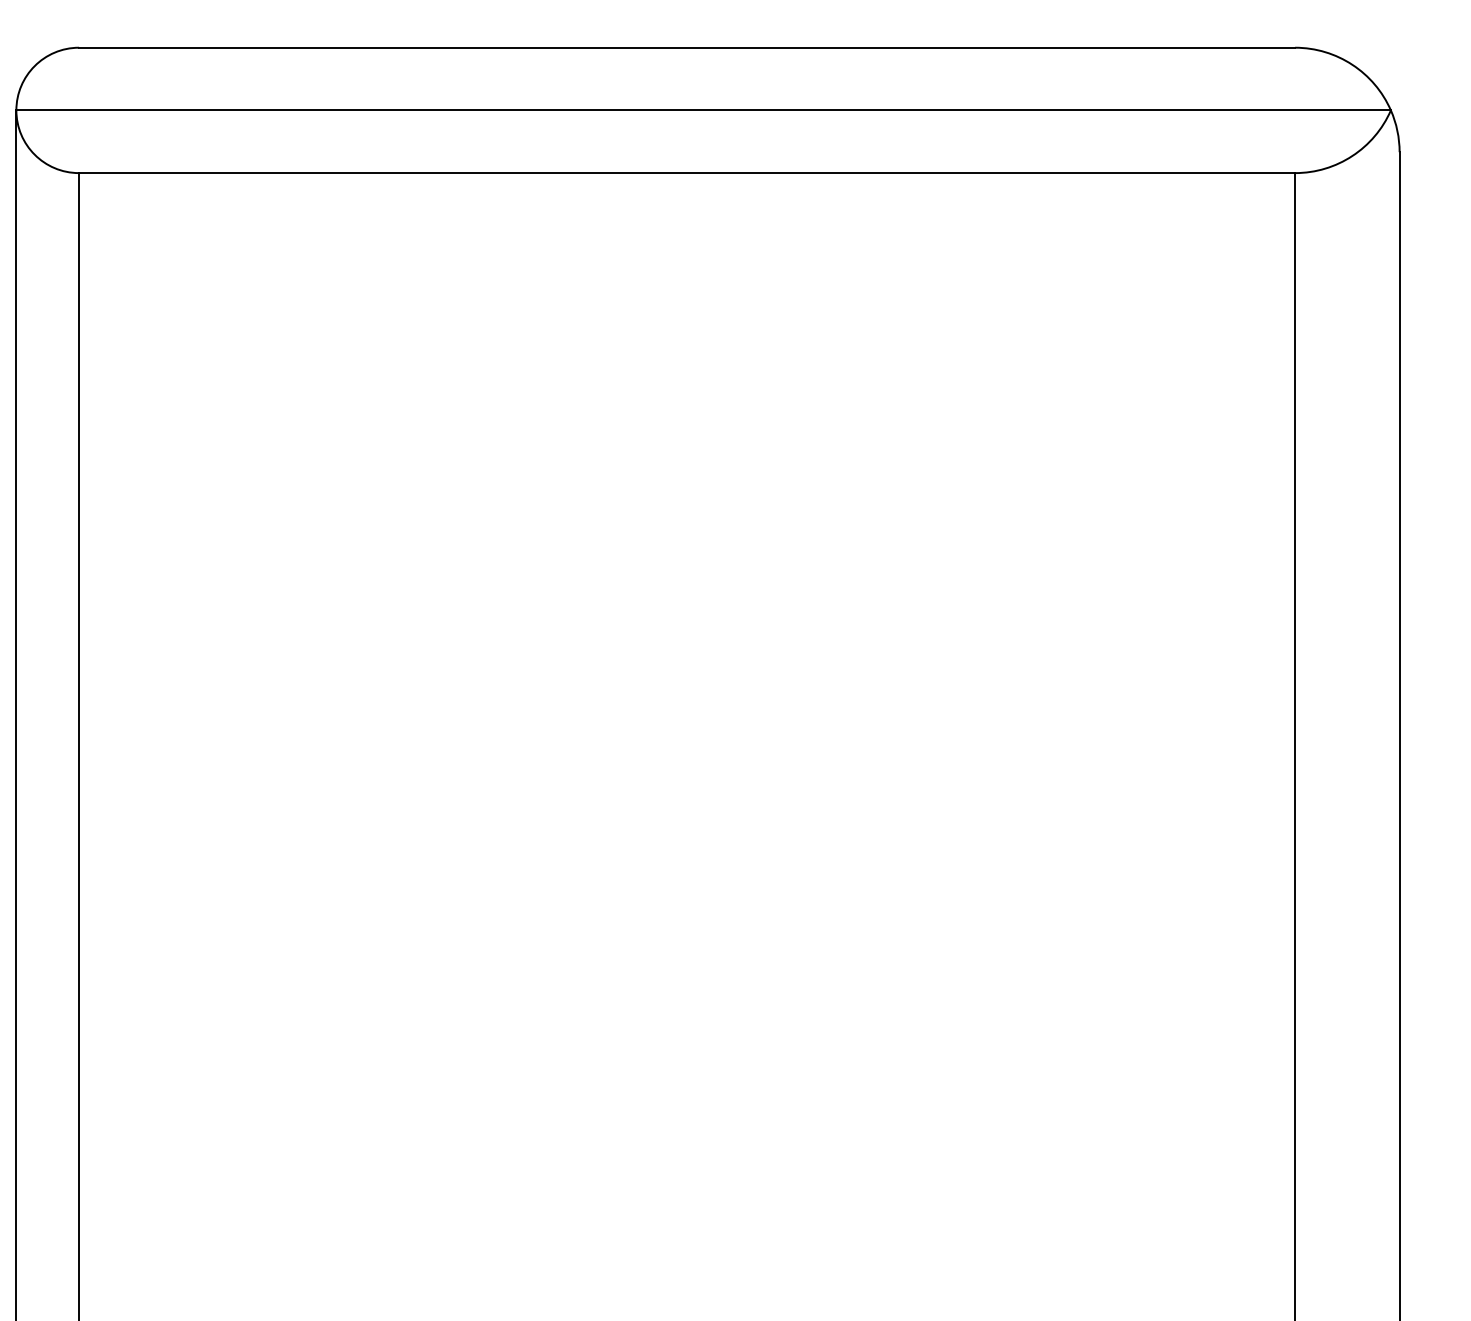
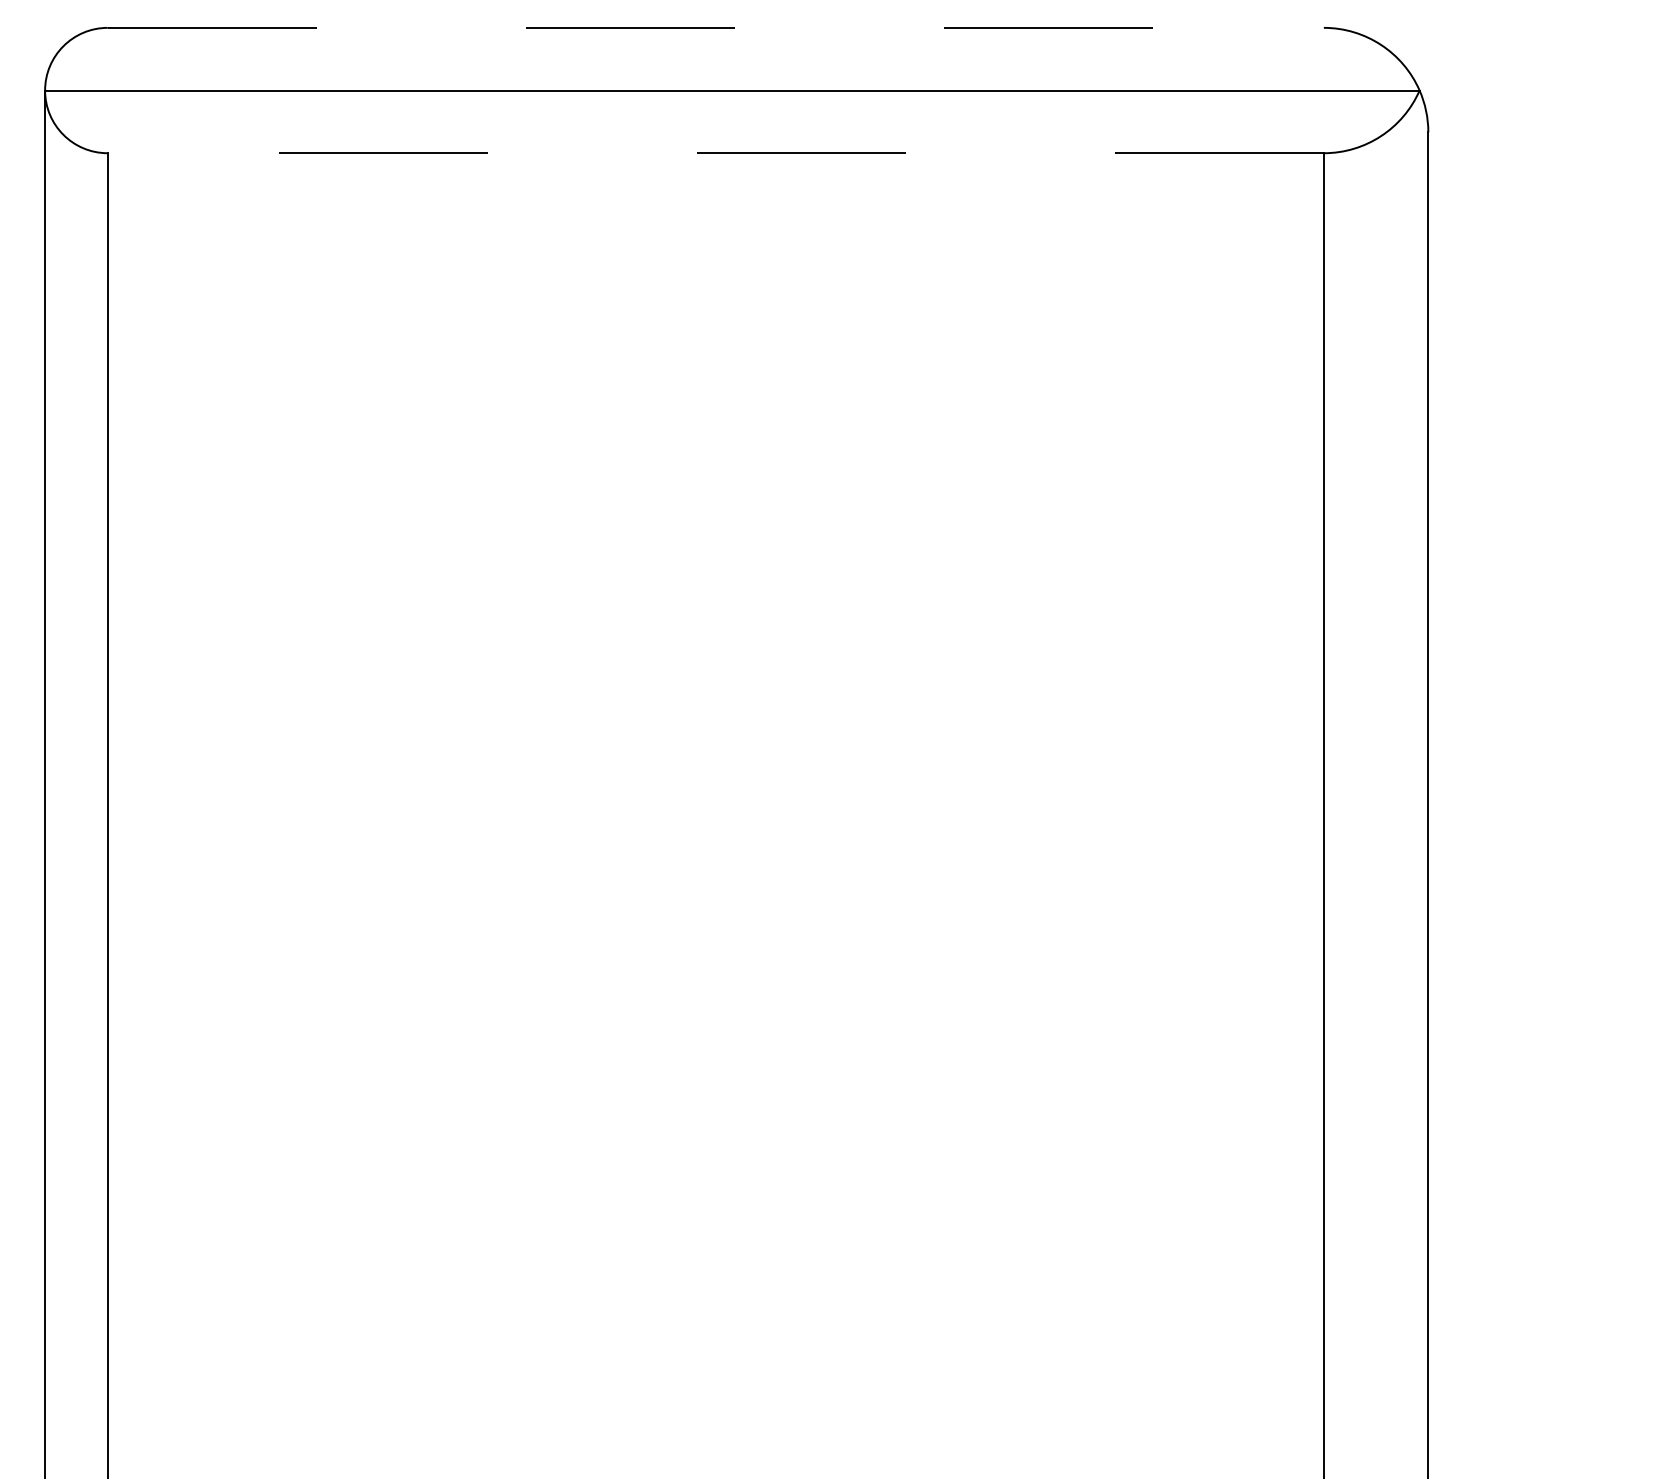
line: (687, 47) -> (716, 27), solid -> dashed
line: (686, 173) -> (715, 153), solid -> dashed

